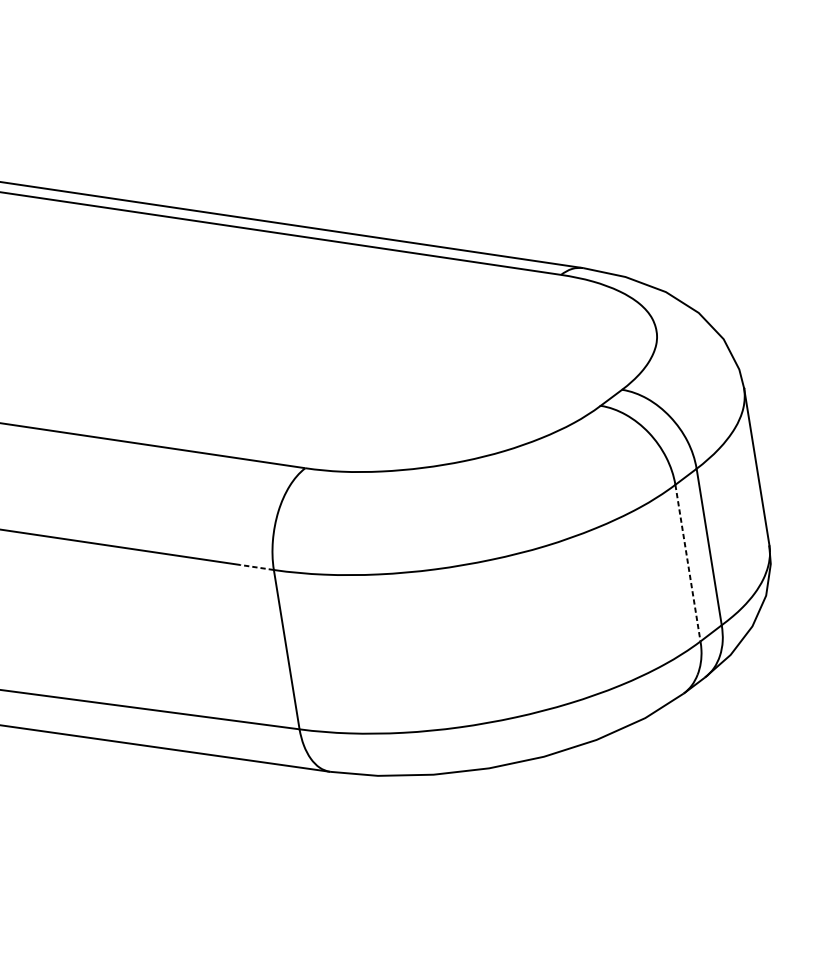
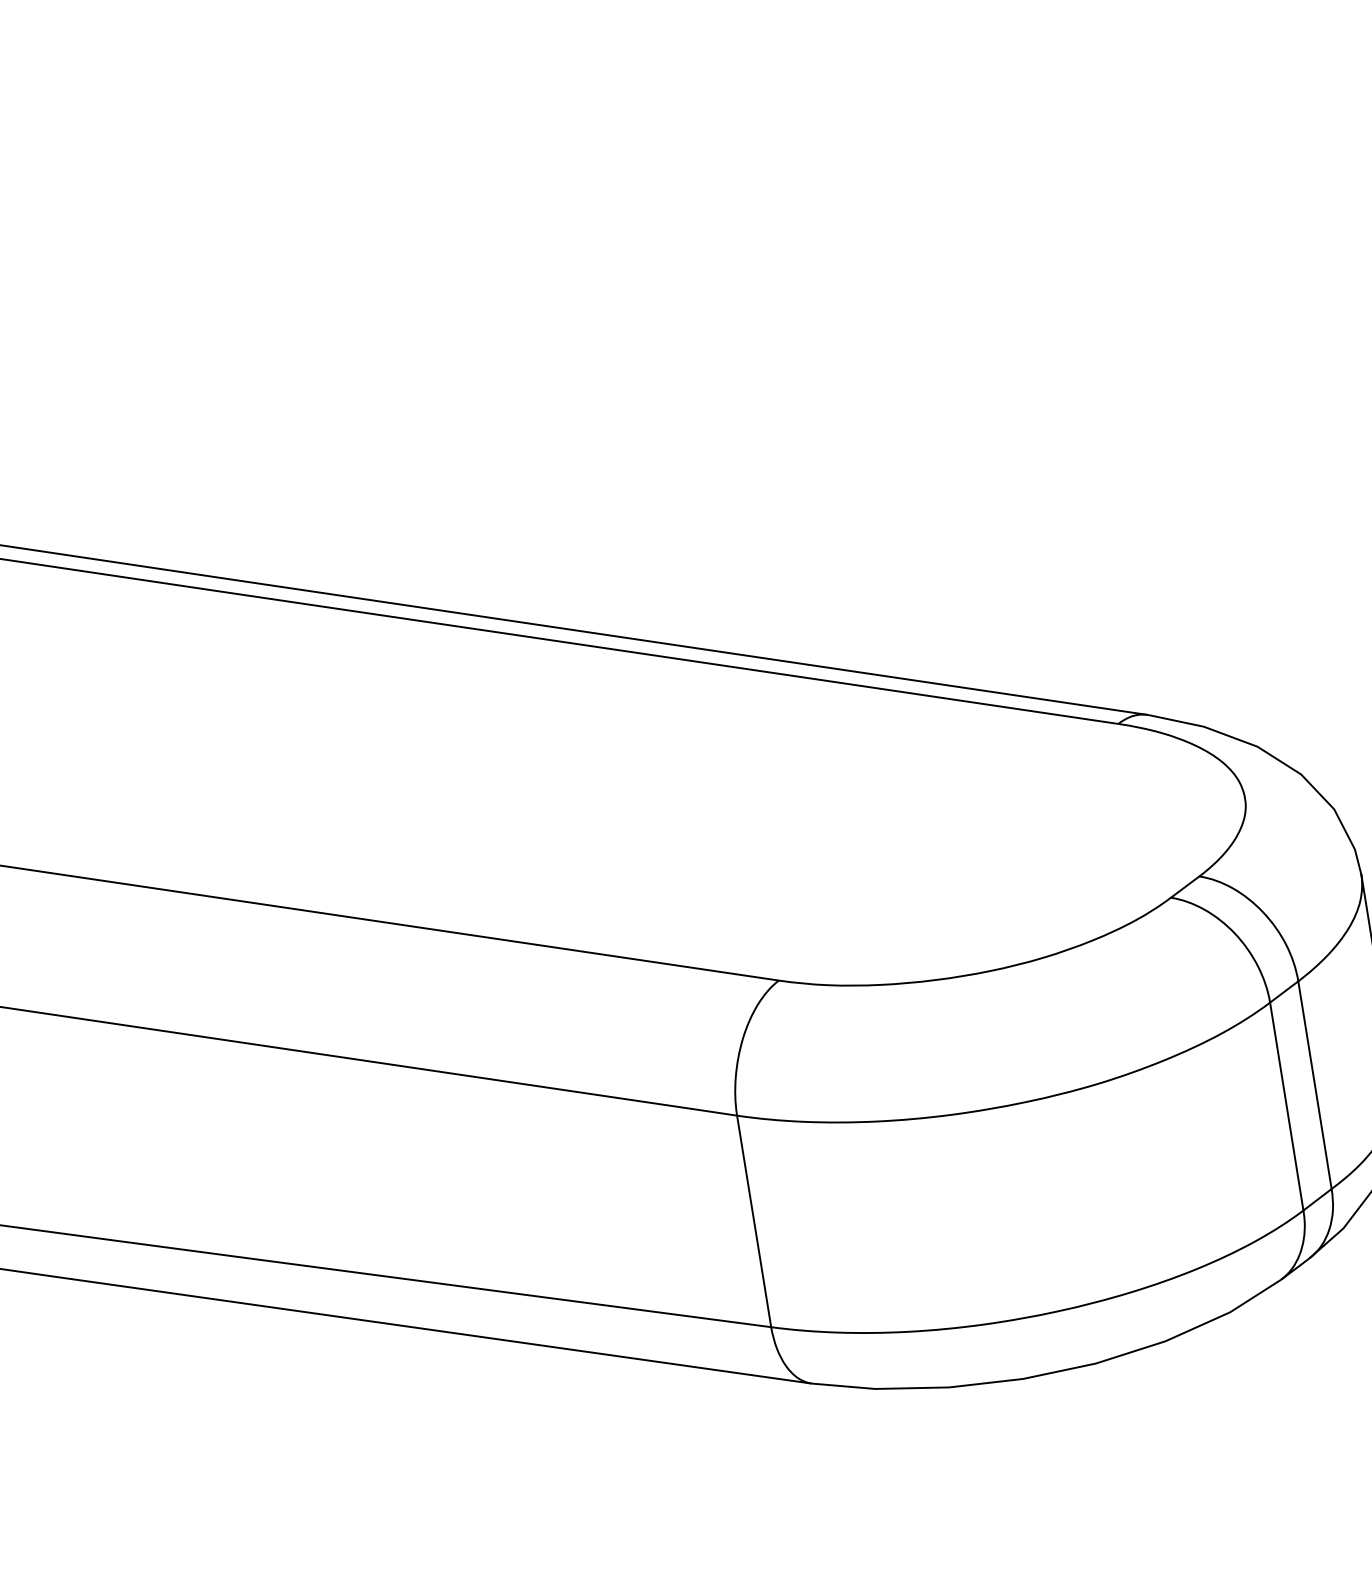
line: (687, 563) -> (1286, 1107), dashed -> solid
line: (256, 567) -> (714, 1112), dashed -> solid

